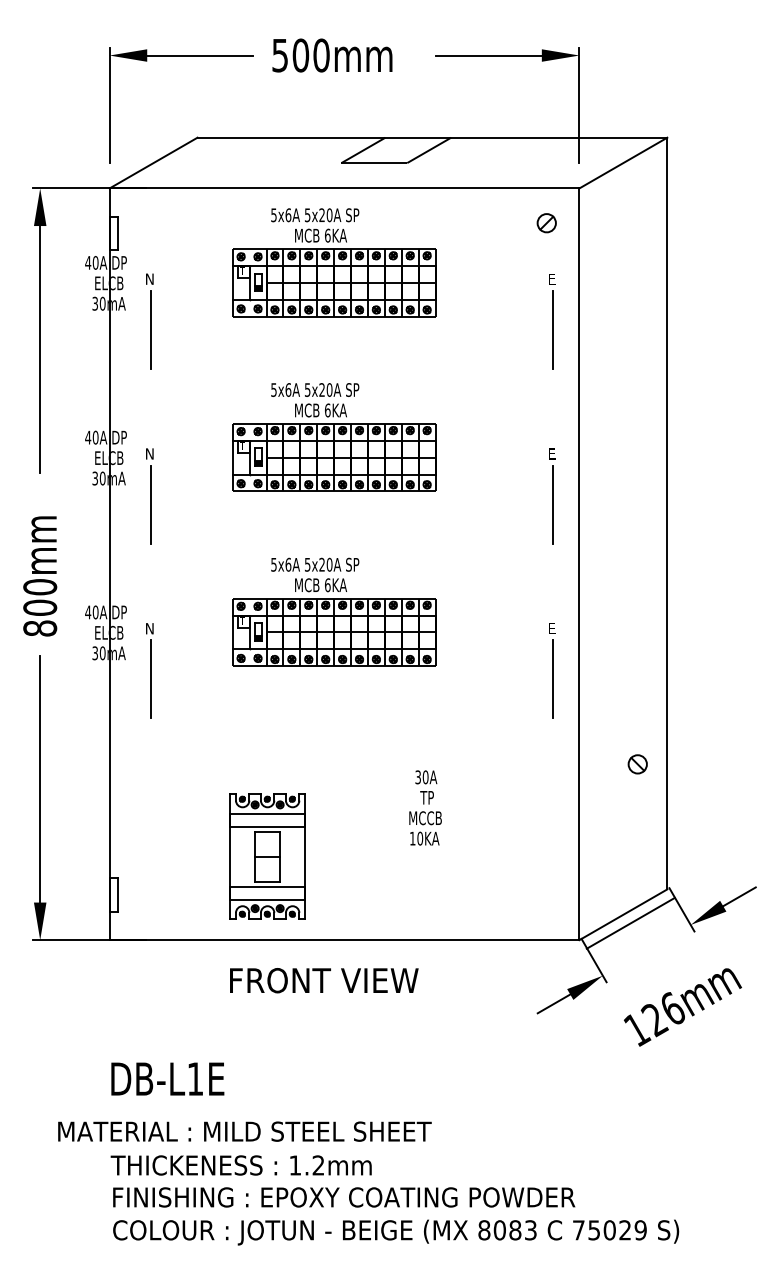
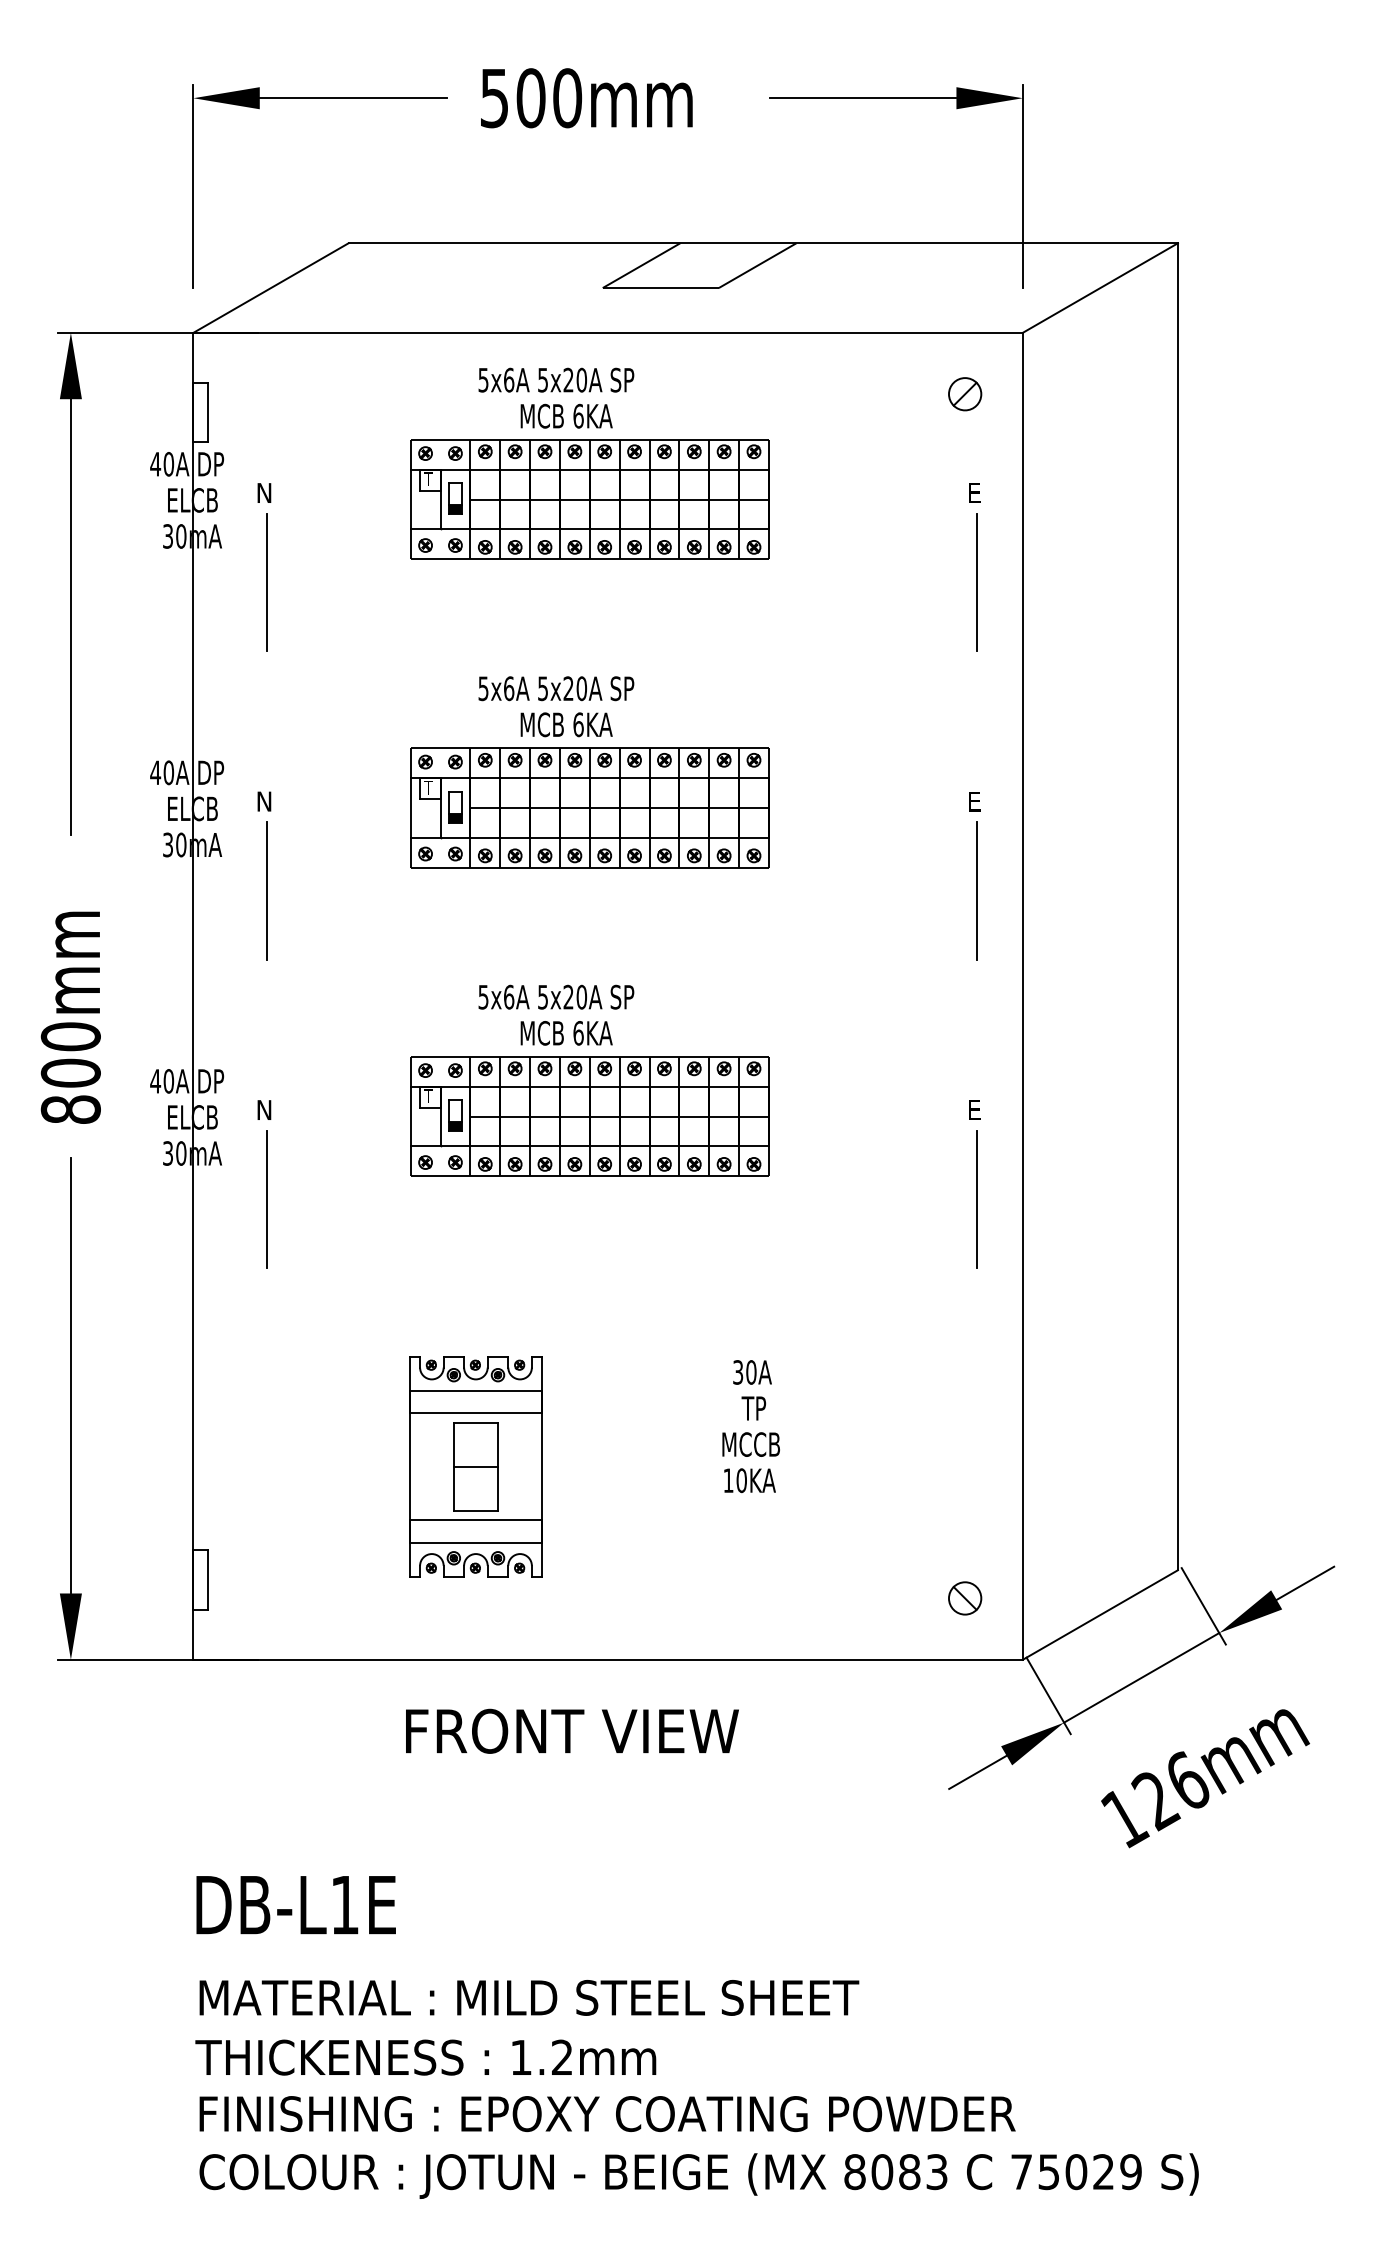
part: (637, 764) -> (964, 1598), moved
part: (267, 856) -> (475, 1466), moved
line: (630, 923) -> (1141, 1678), moved
text: (244, 1131) -> (528, 1997), moved

